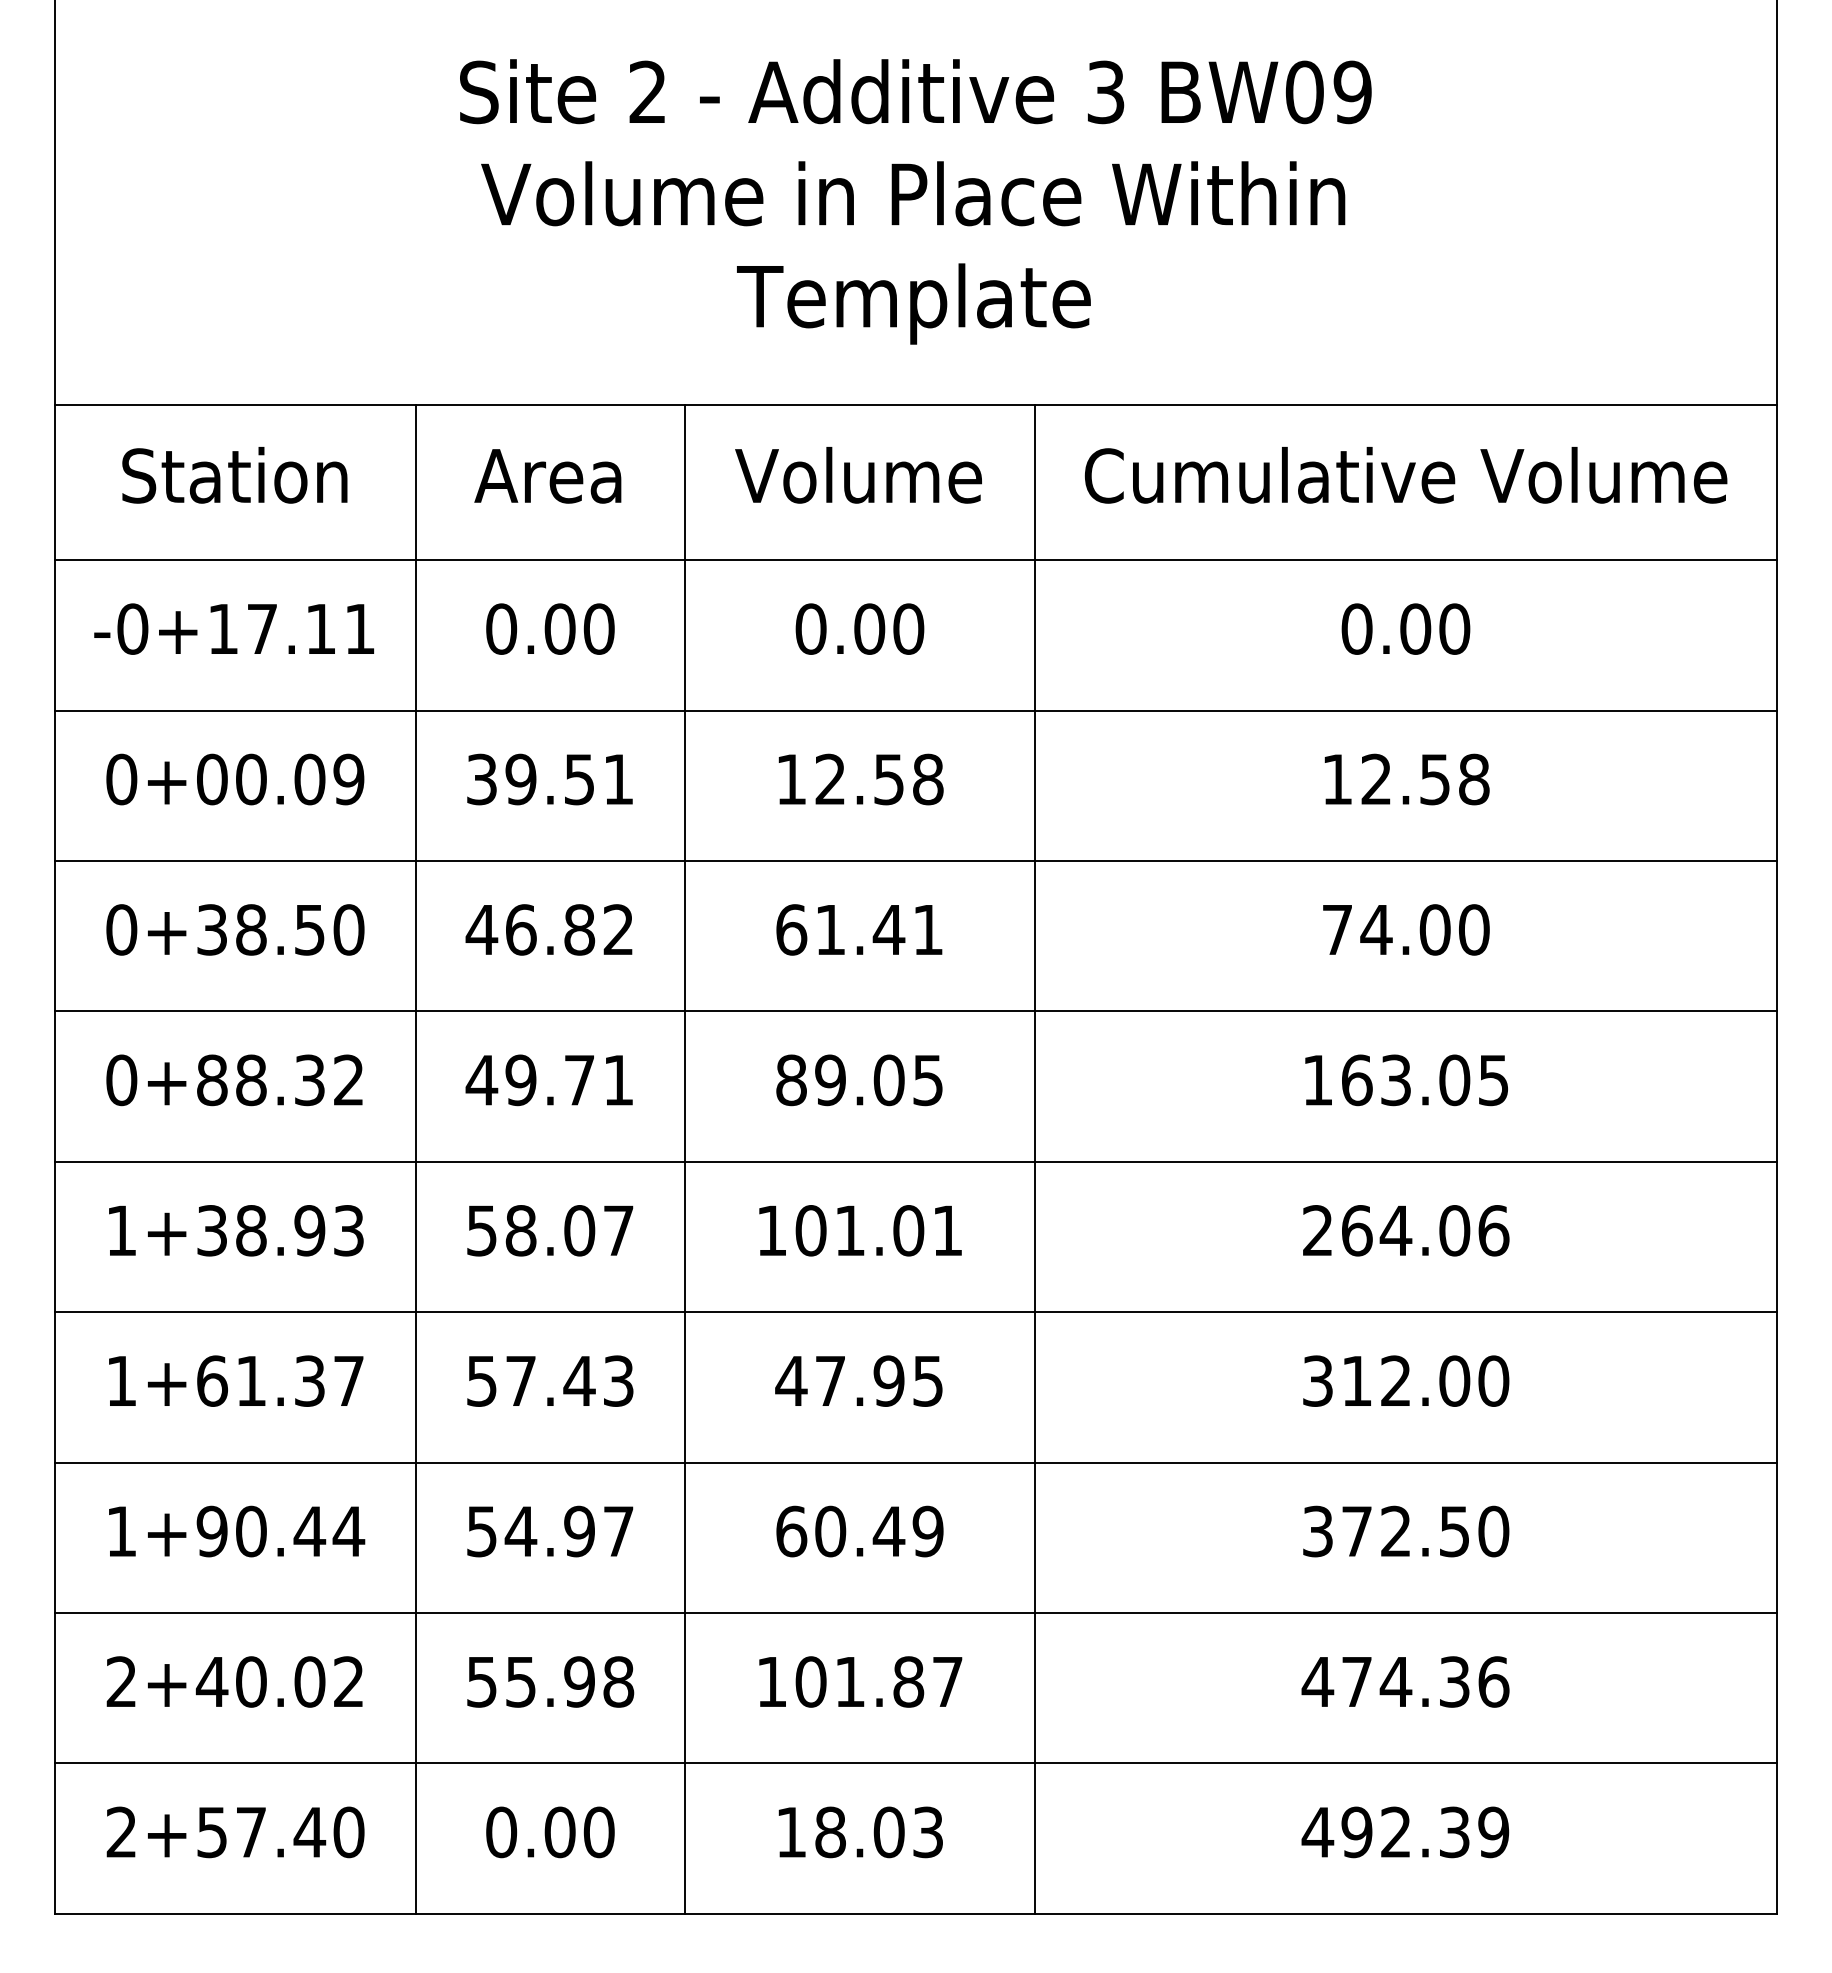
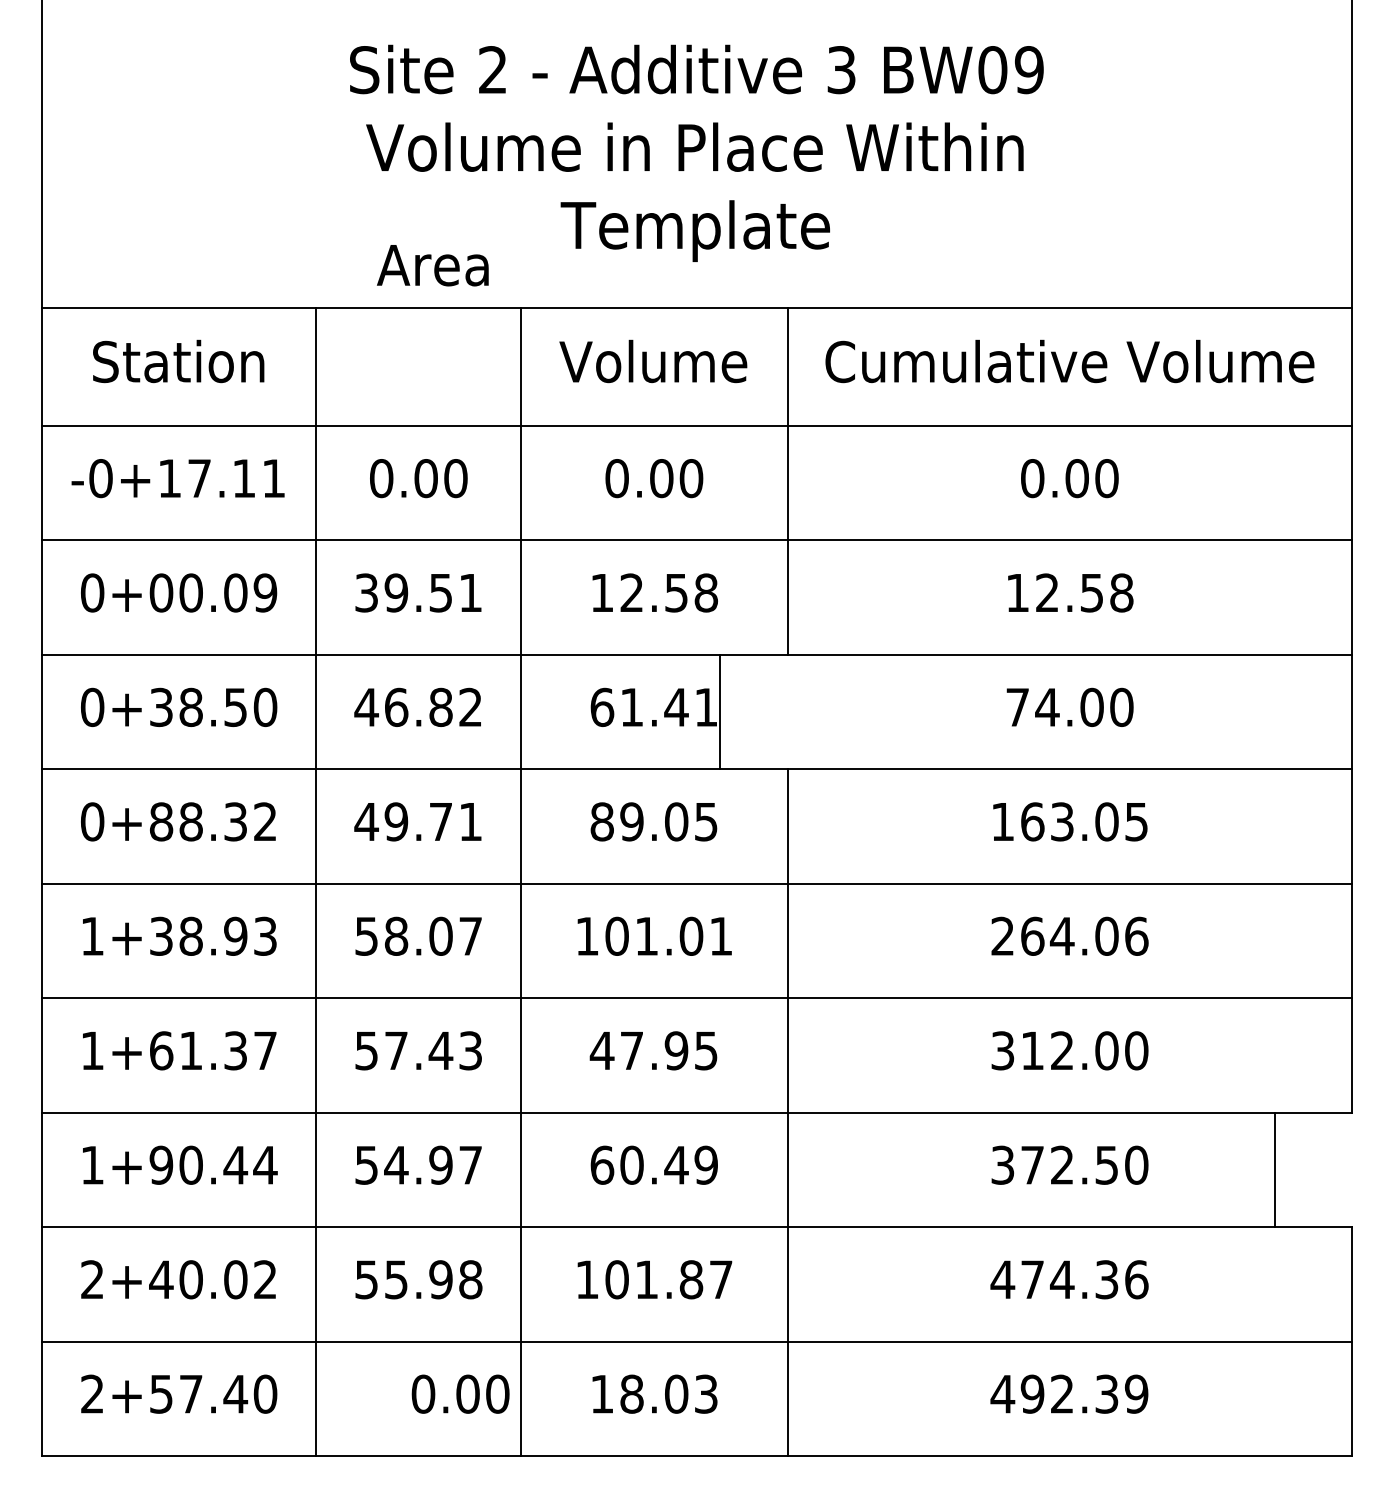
text: (547, 476) -> (432, 265), moved
line: (1035, 935) -> (720, 711), moved
line: (1777, 1537) -> (1275, 1169), moved
text: (550, 1832) -> (460, 1394), moved

